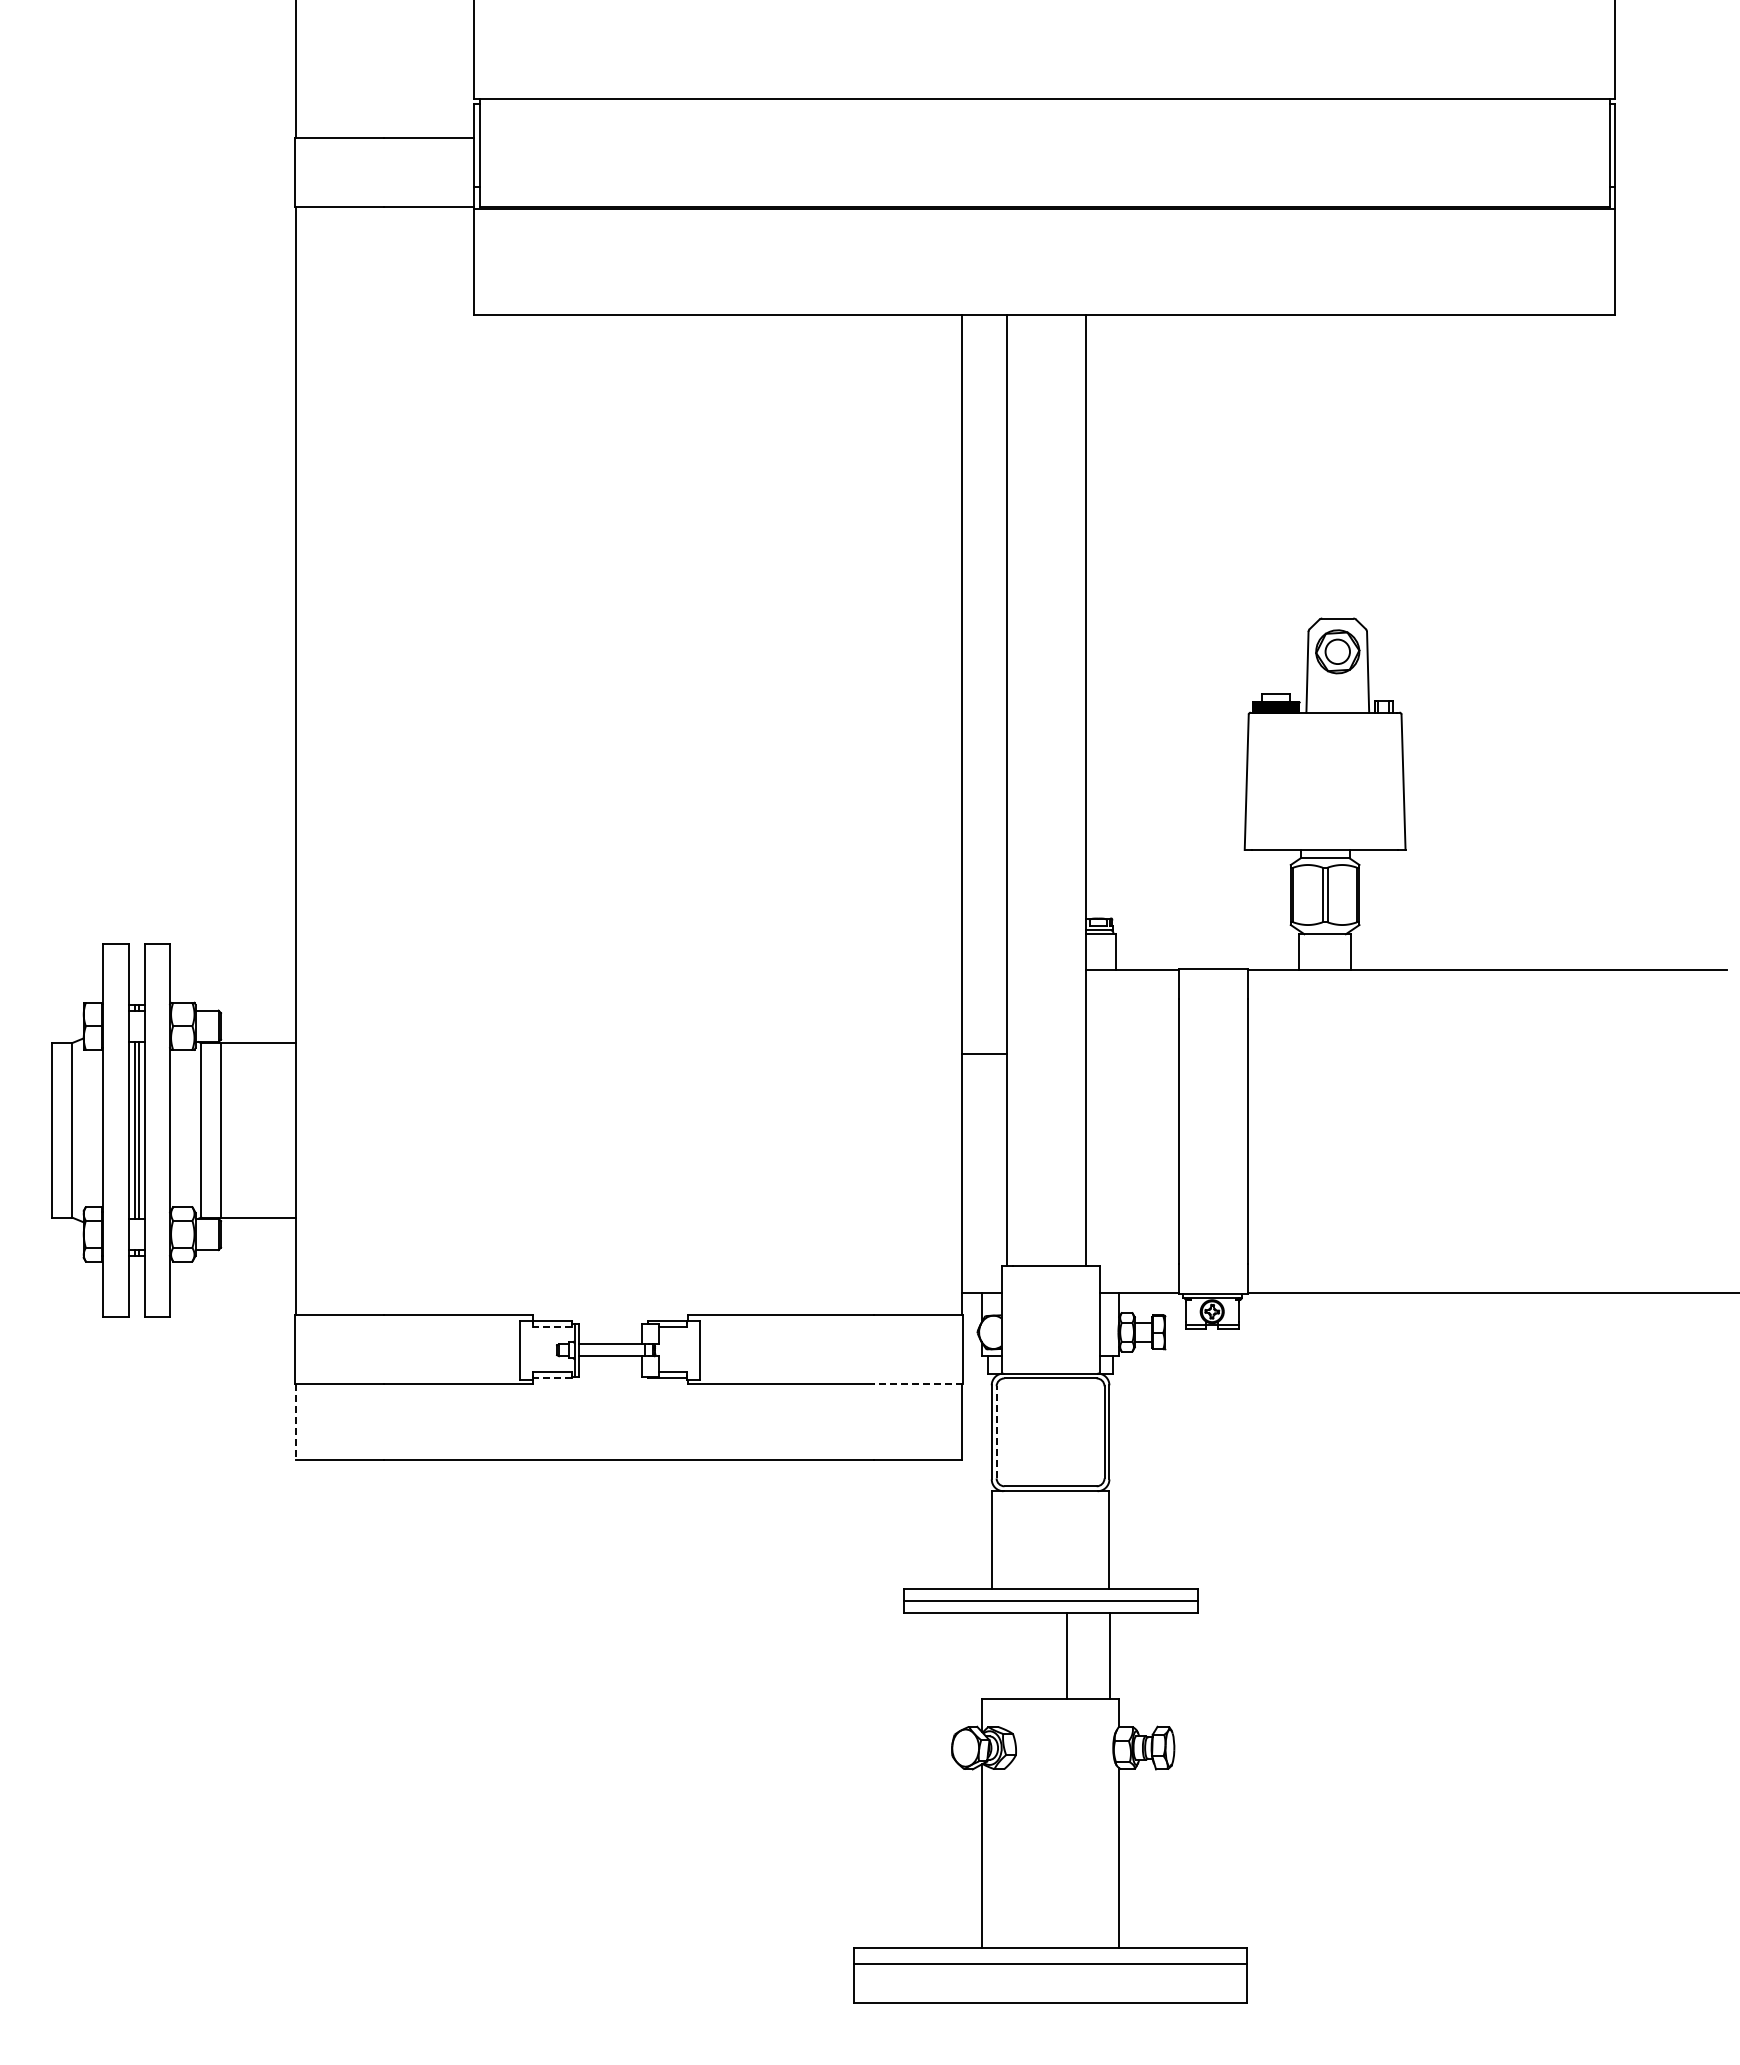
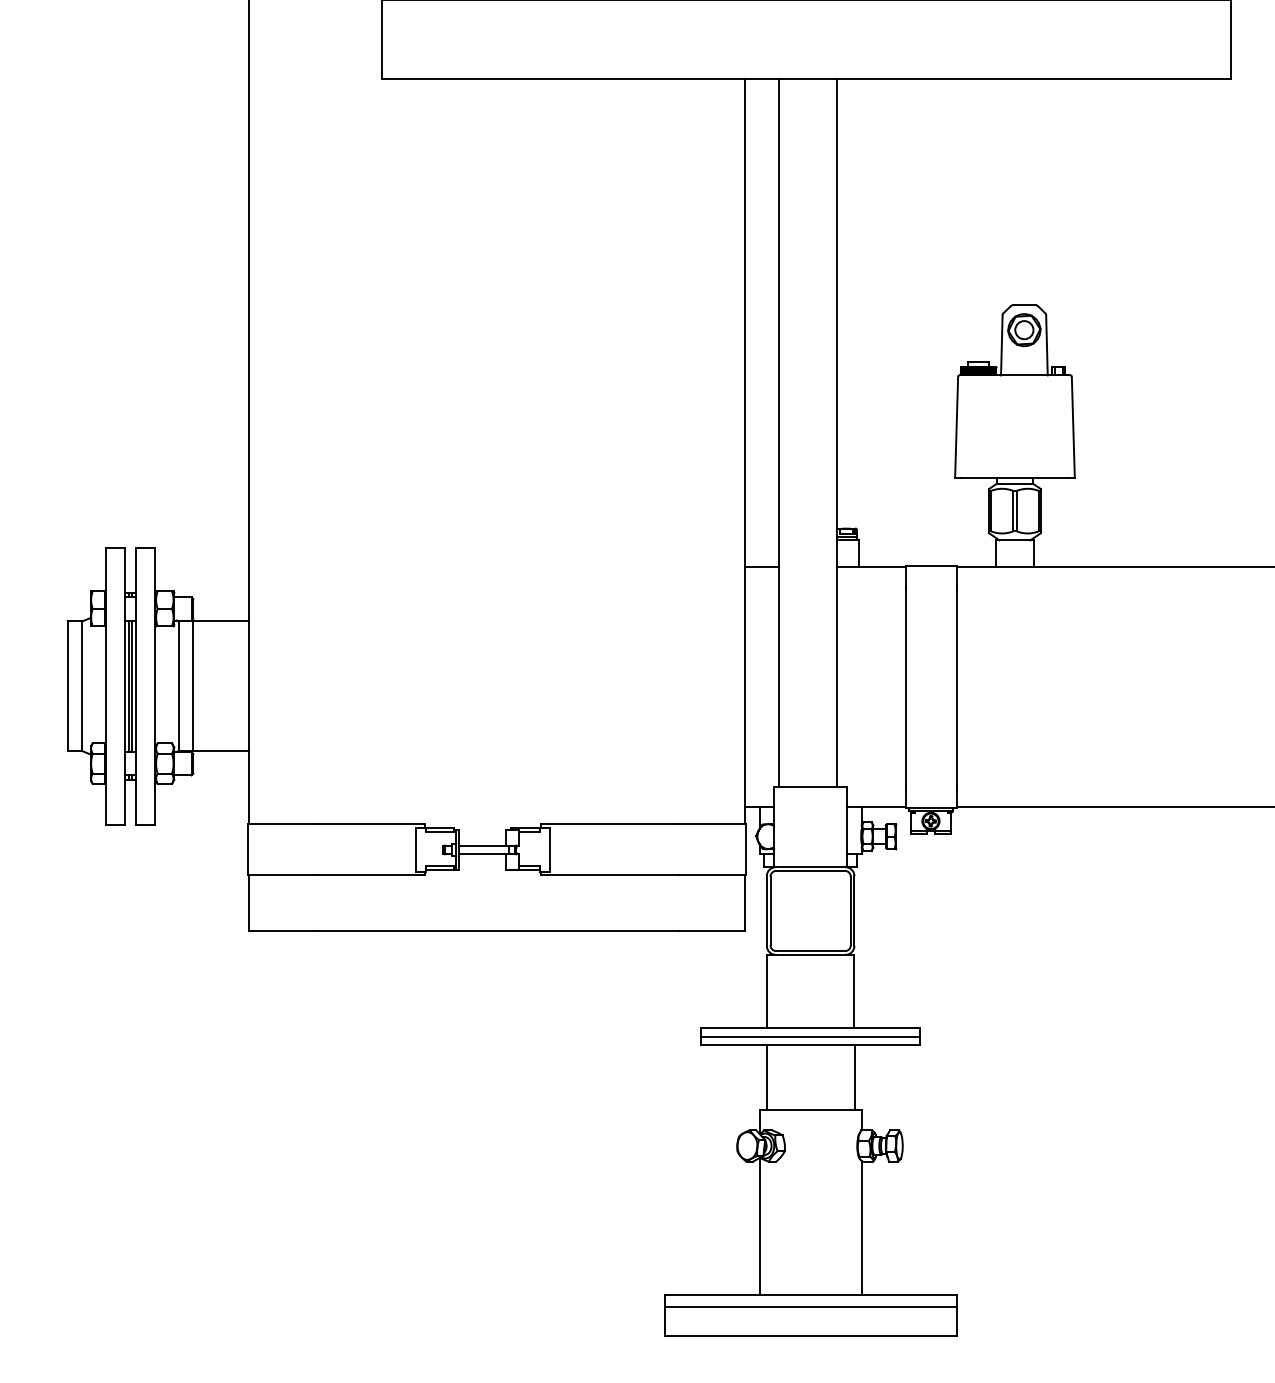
line: (984, 1053) -> (761, 566), moved
line: (552, 1326) -> (439, 832), dashed -> solid
line: (552, 1377) -> (439, 870), dashed -> solid
line: (918, 1383) -> (712, 874), dashed -> solid
line: (295, 1422) -> (248, 903), dashed -> solid
line: (996, 1431) -> (770, 910), dashed -> solid
line: (1067, 1655) -> (766, 1077), moved

